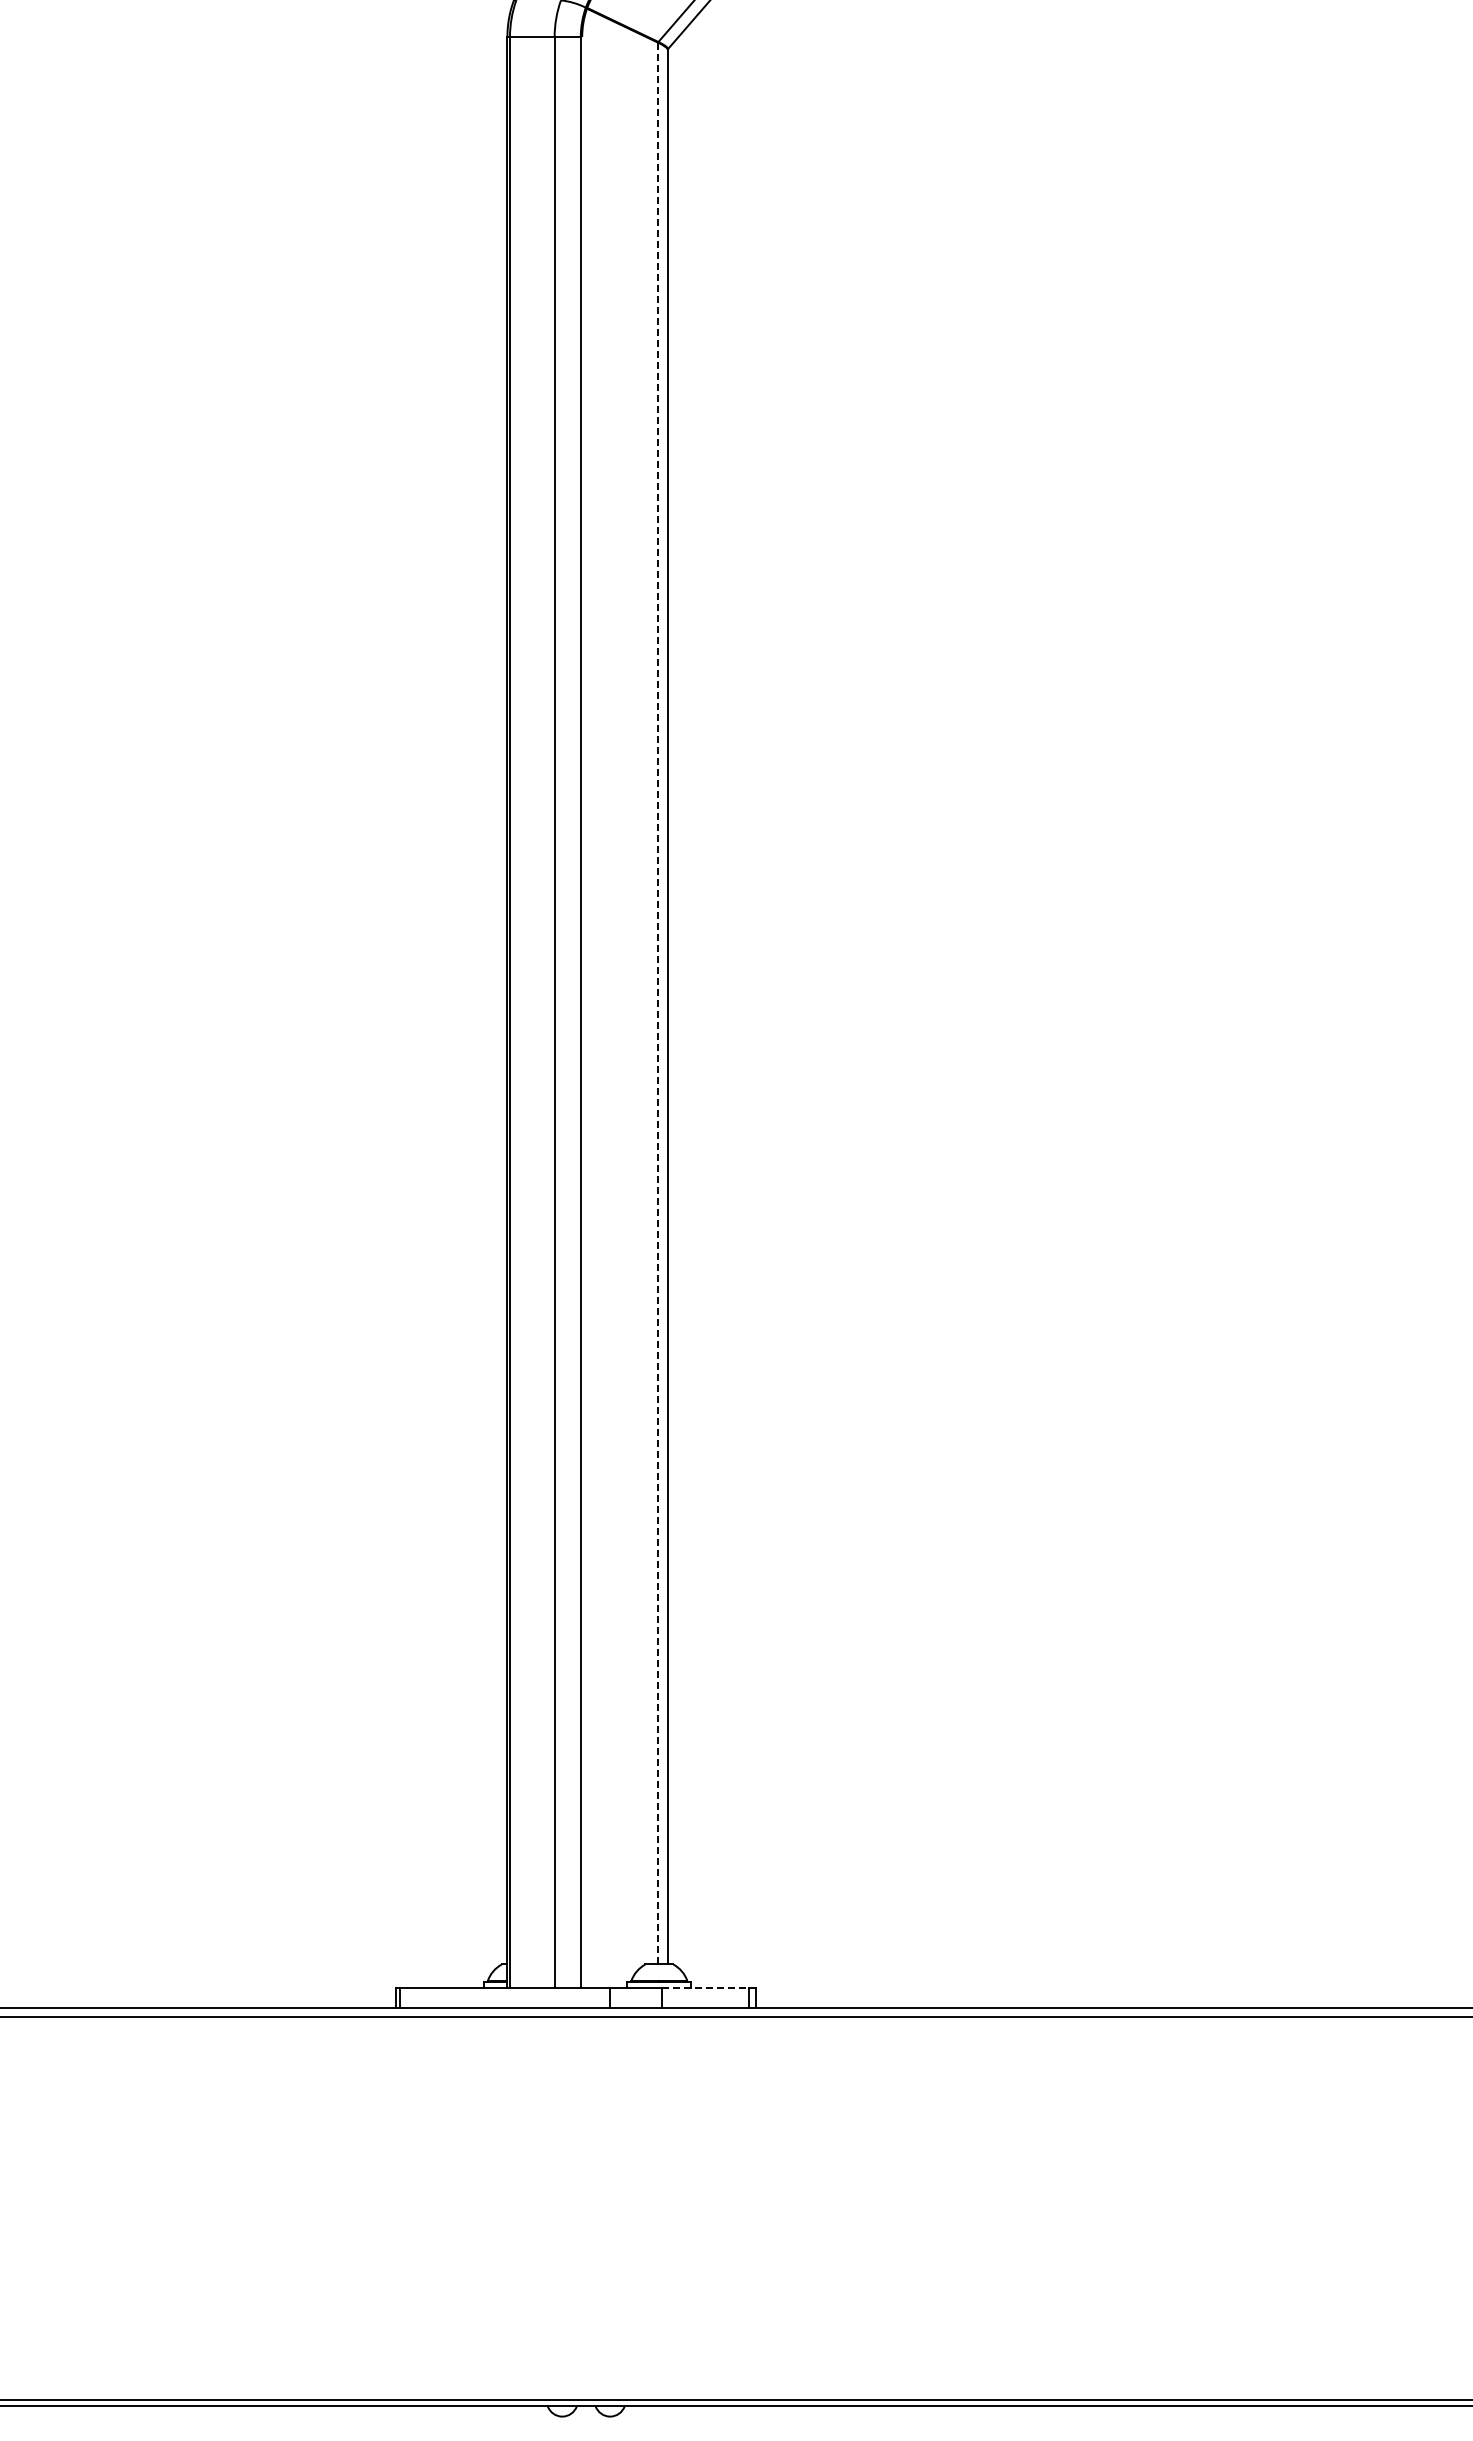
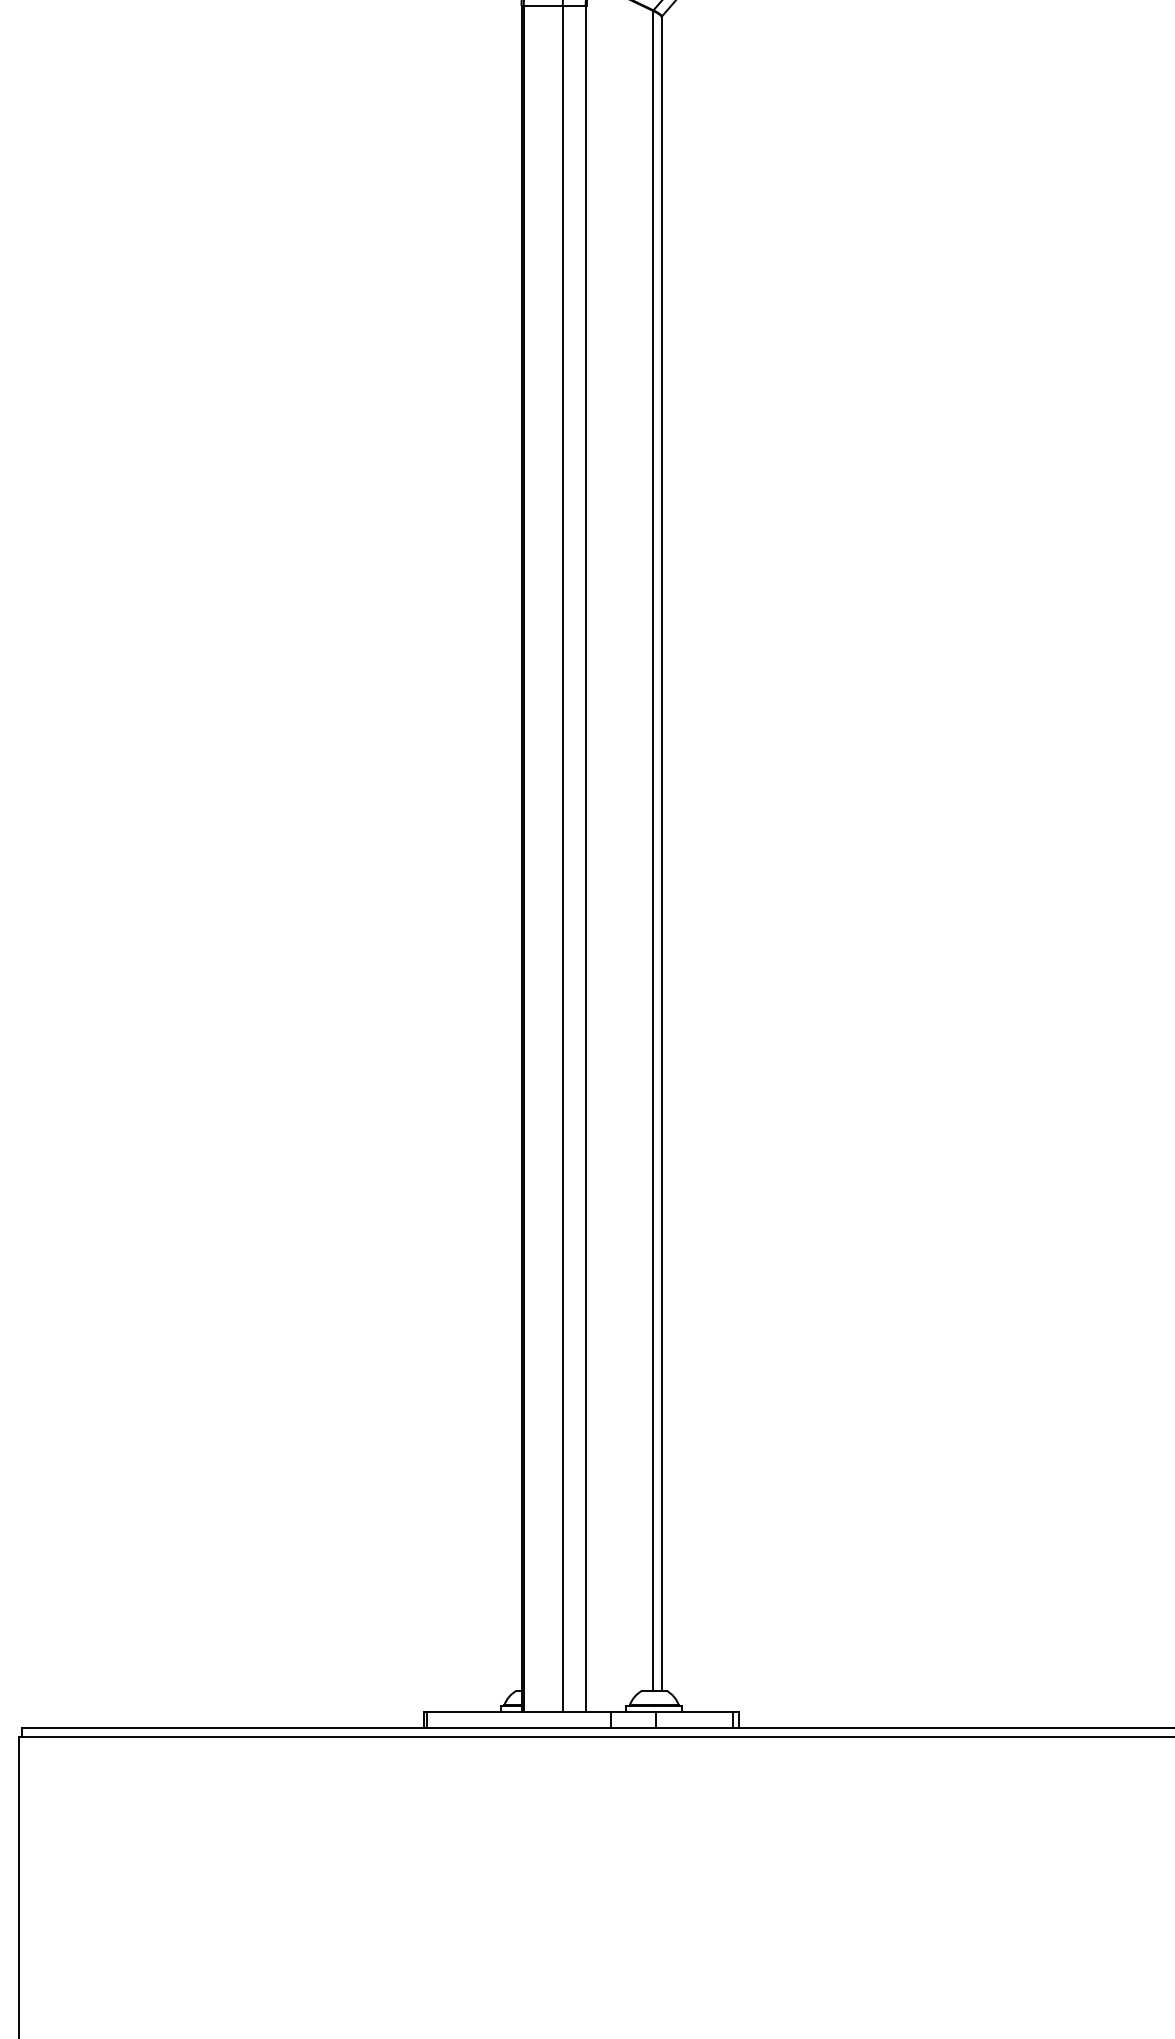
line: (658, 1003) -> (653, 850), dashed -> solid
line: (705, 1988) -> (694, 1711), dashed -> solid

